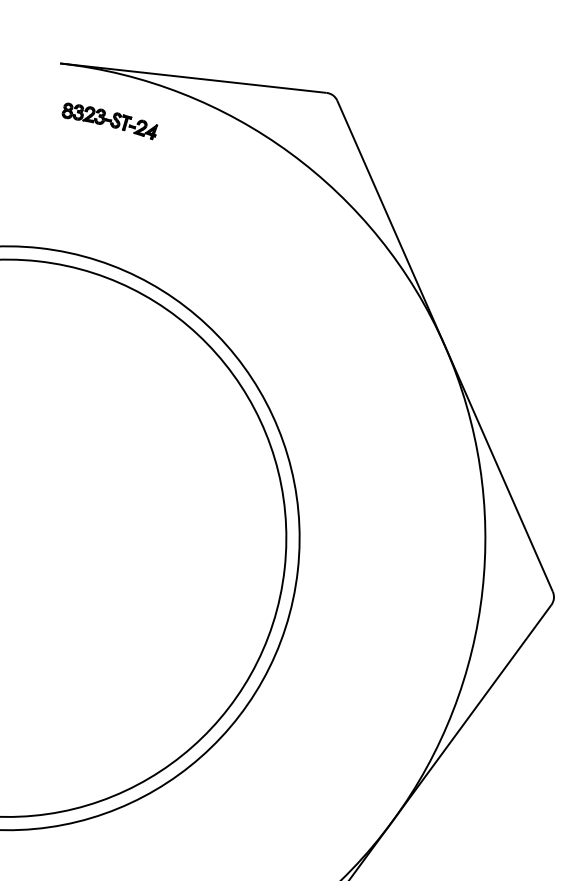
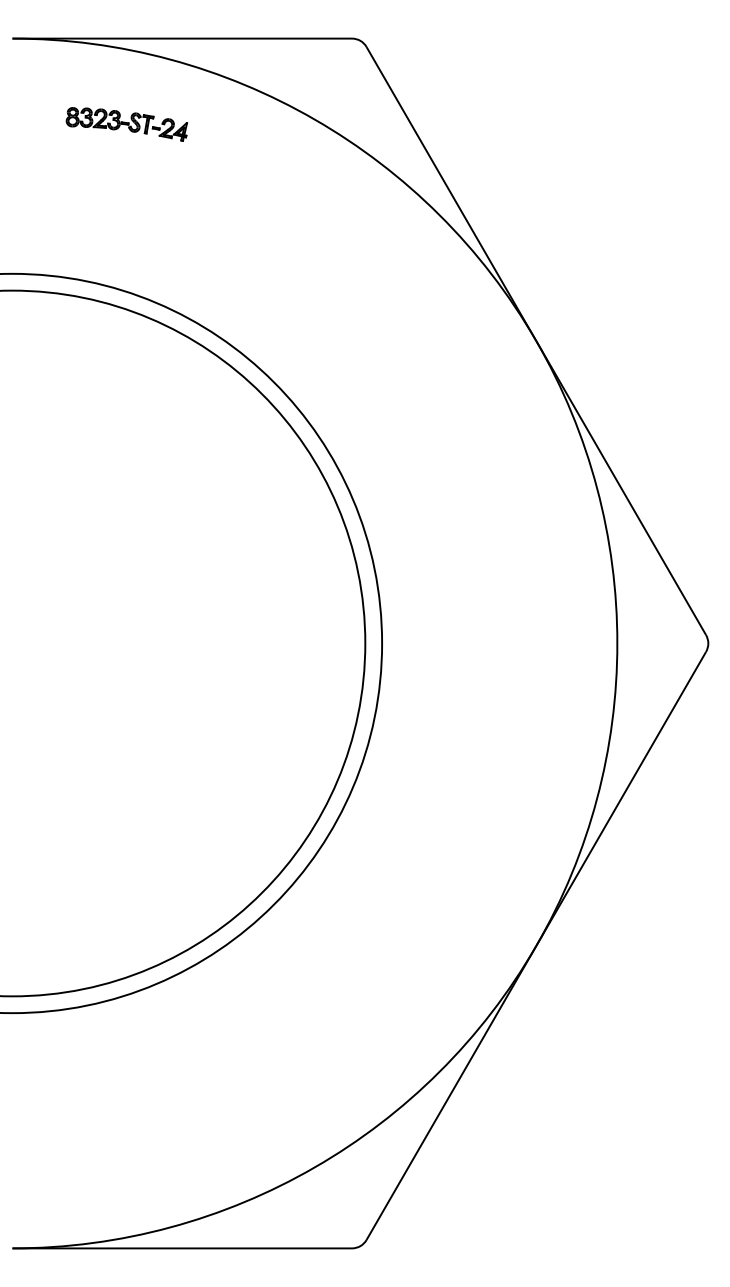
part: (109, 121) -> (126, 124), moved

